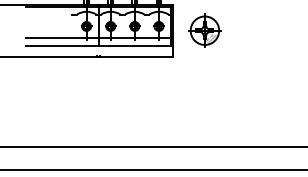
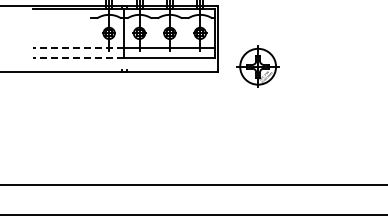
part: (204, 30) -> (257, 66), moved
line: (62, 38) -> (78, 48), solid -> dashed
line: (62, 45) -> (78, 57), solid -> dashed

